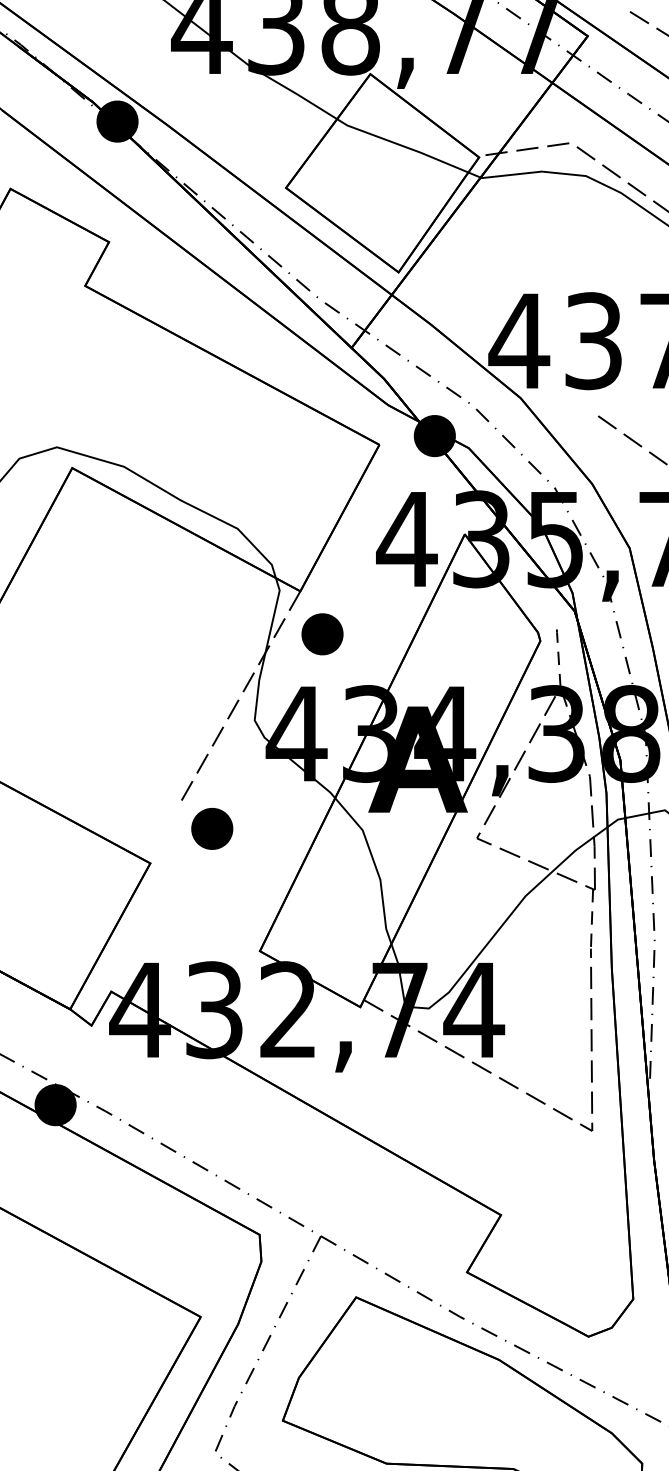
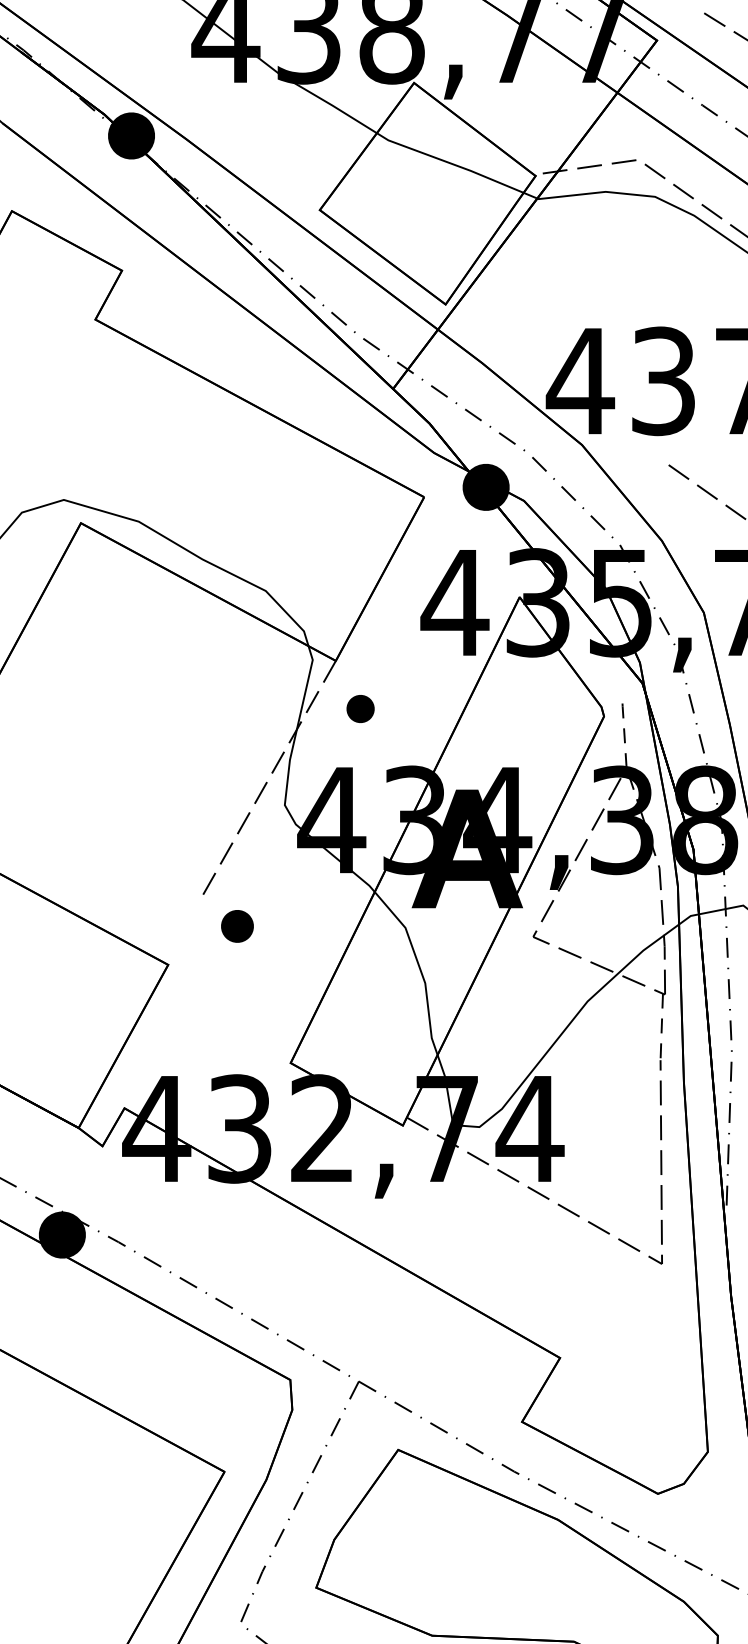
part: (322, 634) -> (360, 709), size x0.6
part: (212, 828) -> (237, 925), size x0.7

